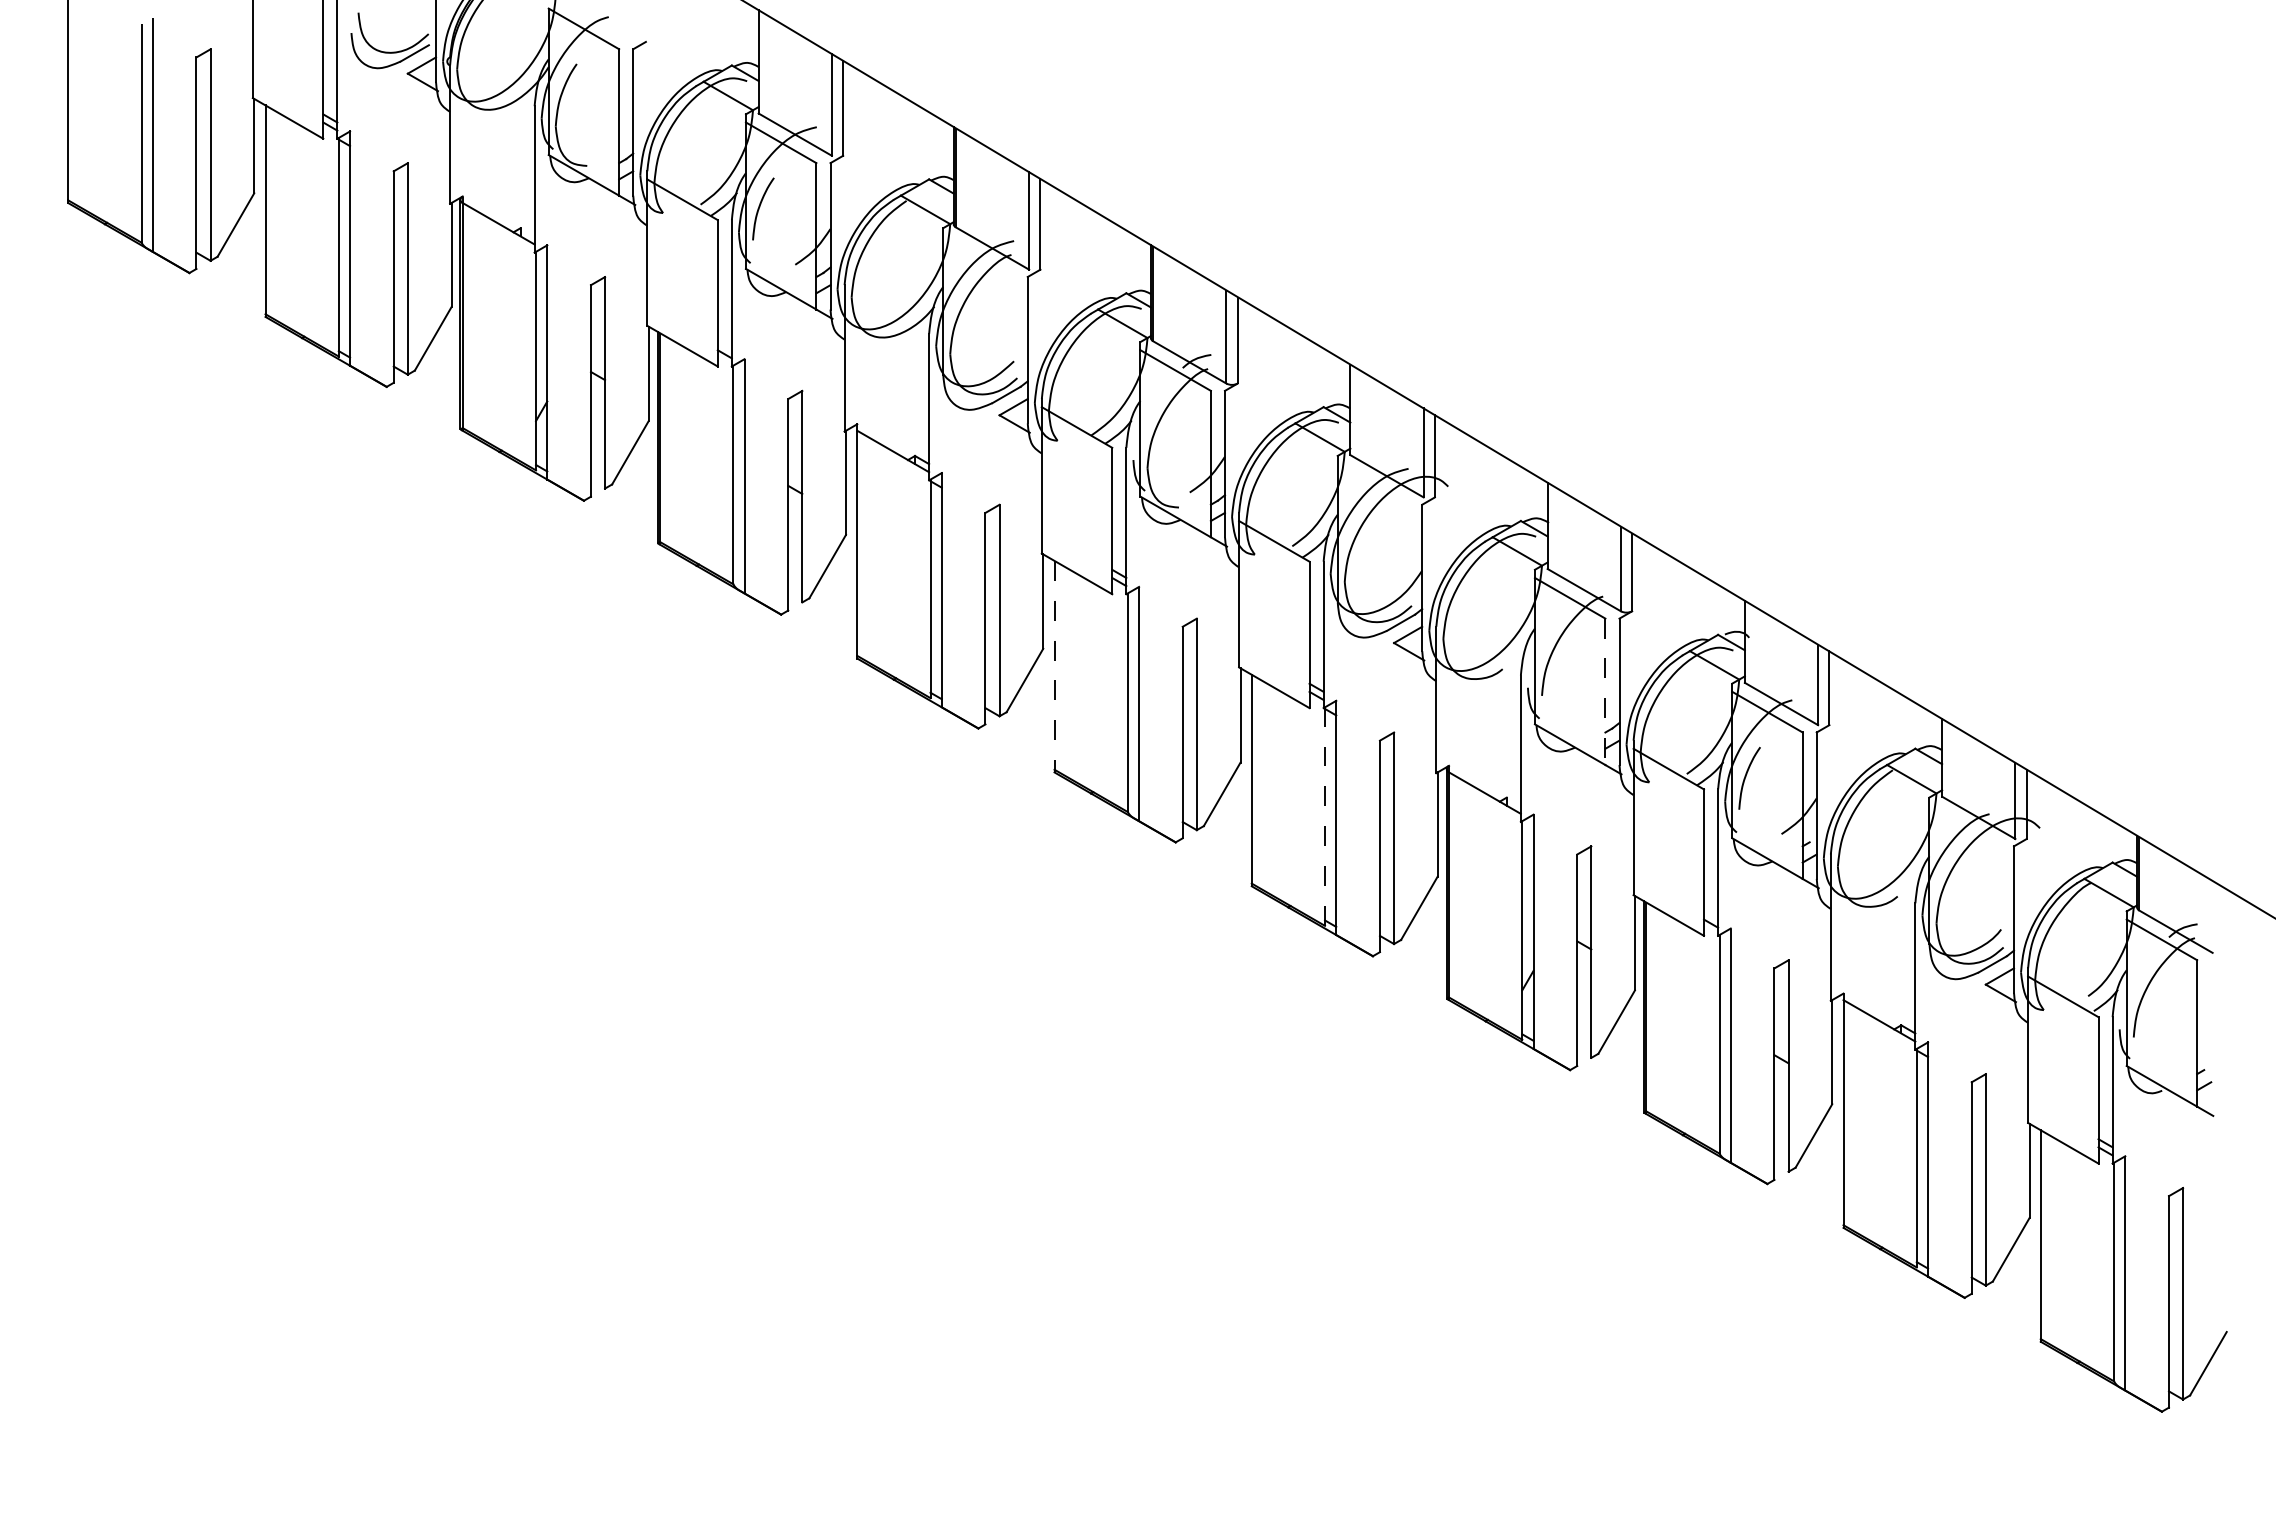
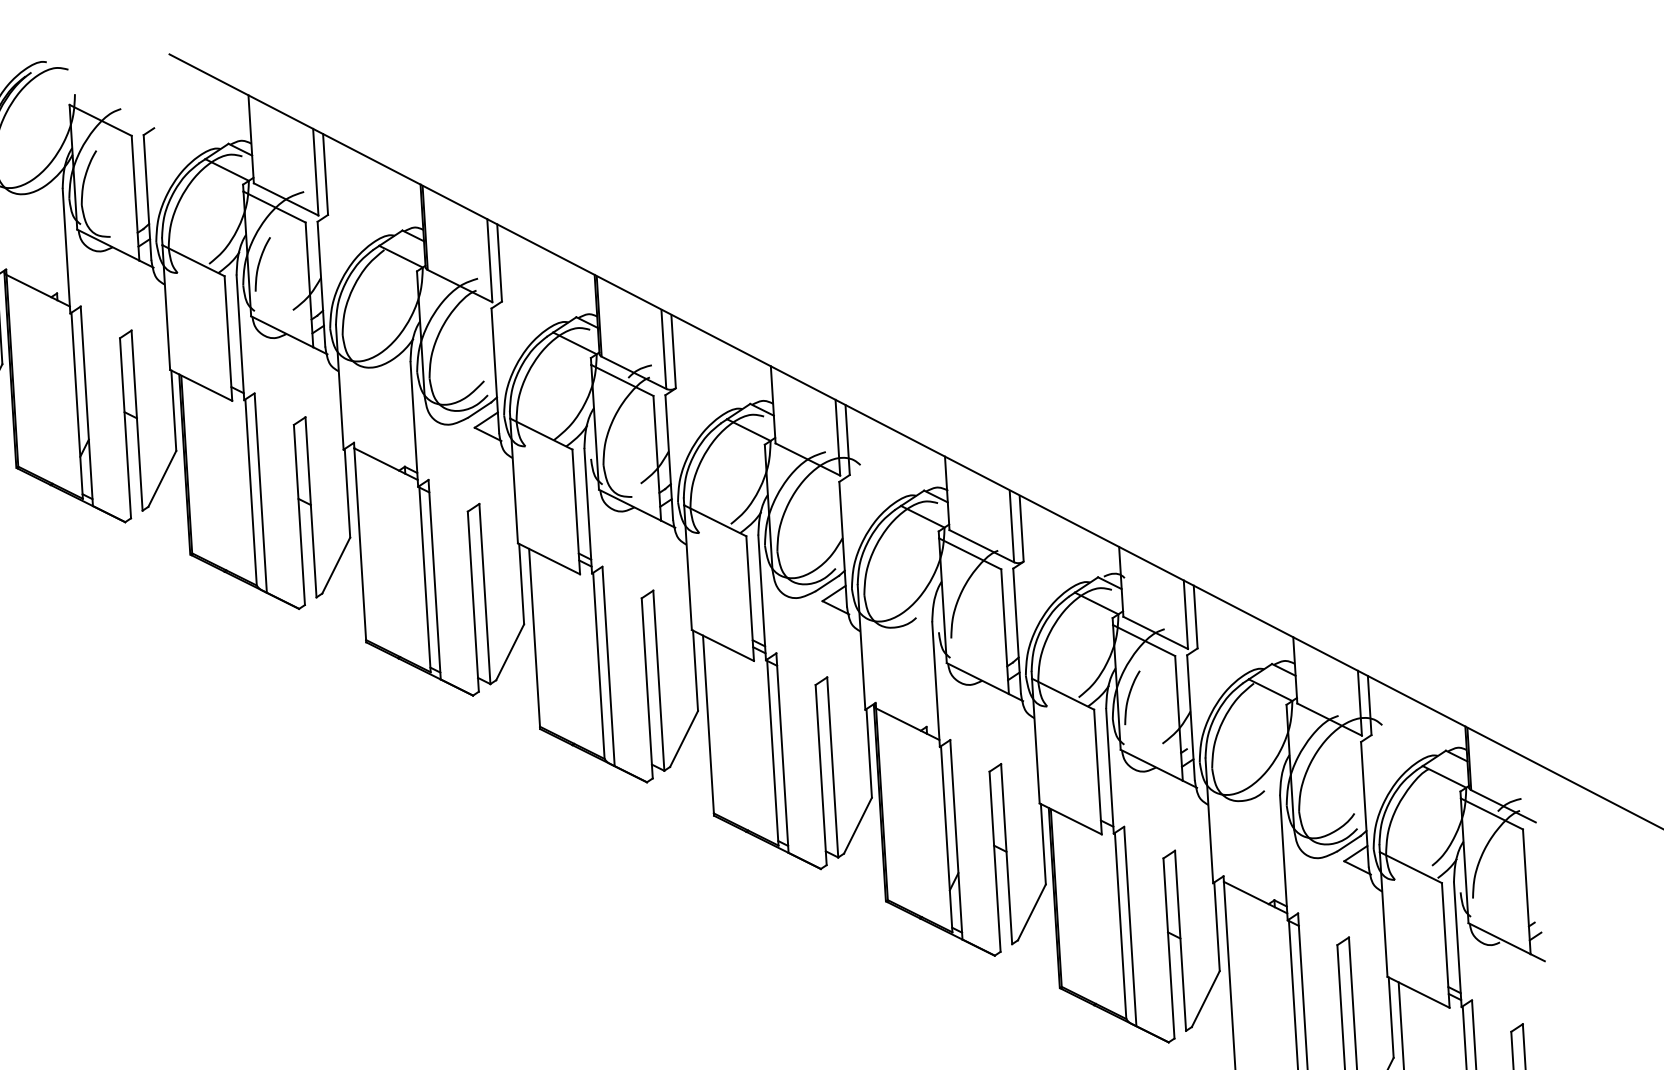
line: (1054, 665) -> (534, 637), dashed -> solid
line: (1605, 692) -> (1005, 632), dashed -> solid
line: (1325, 816) -> (773, 752), dashed -> solid

